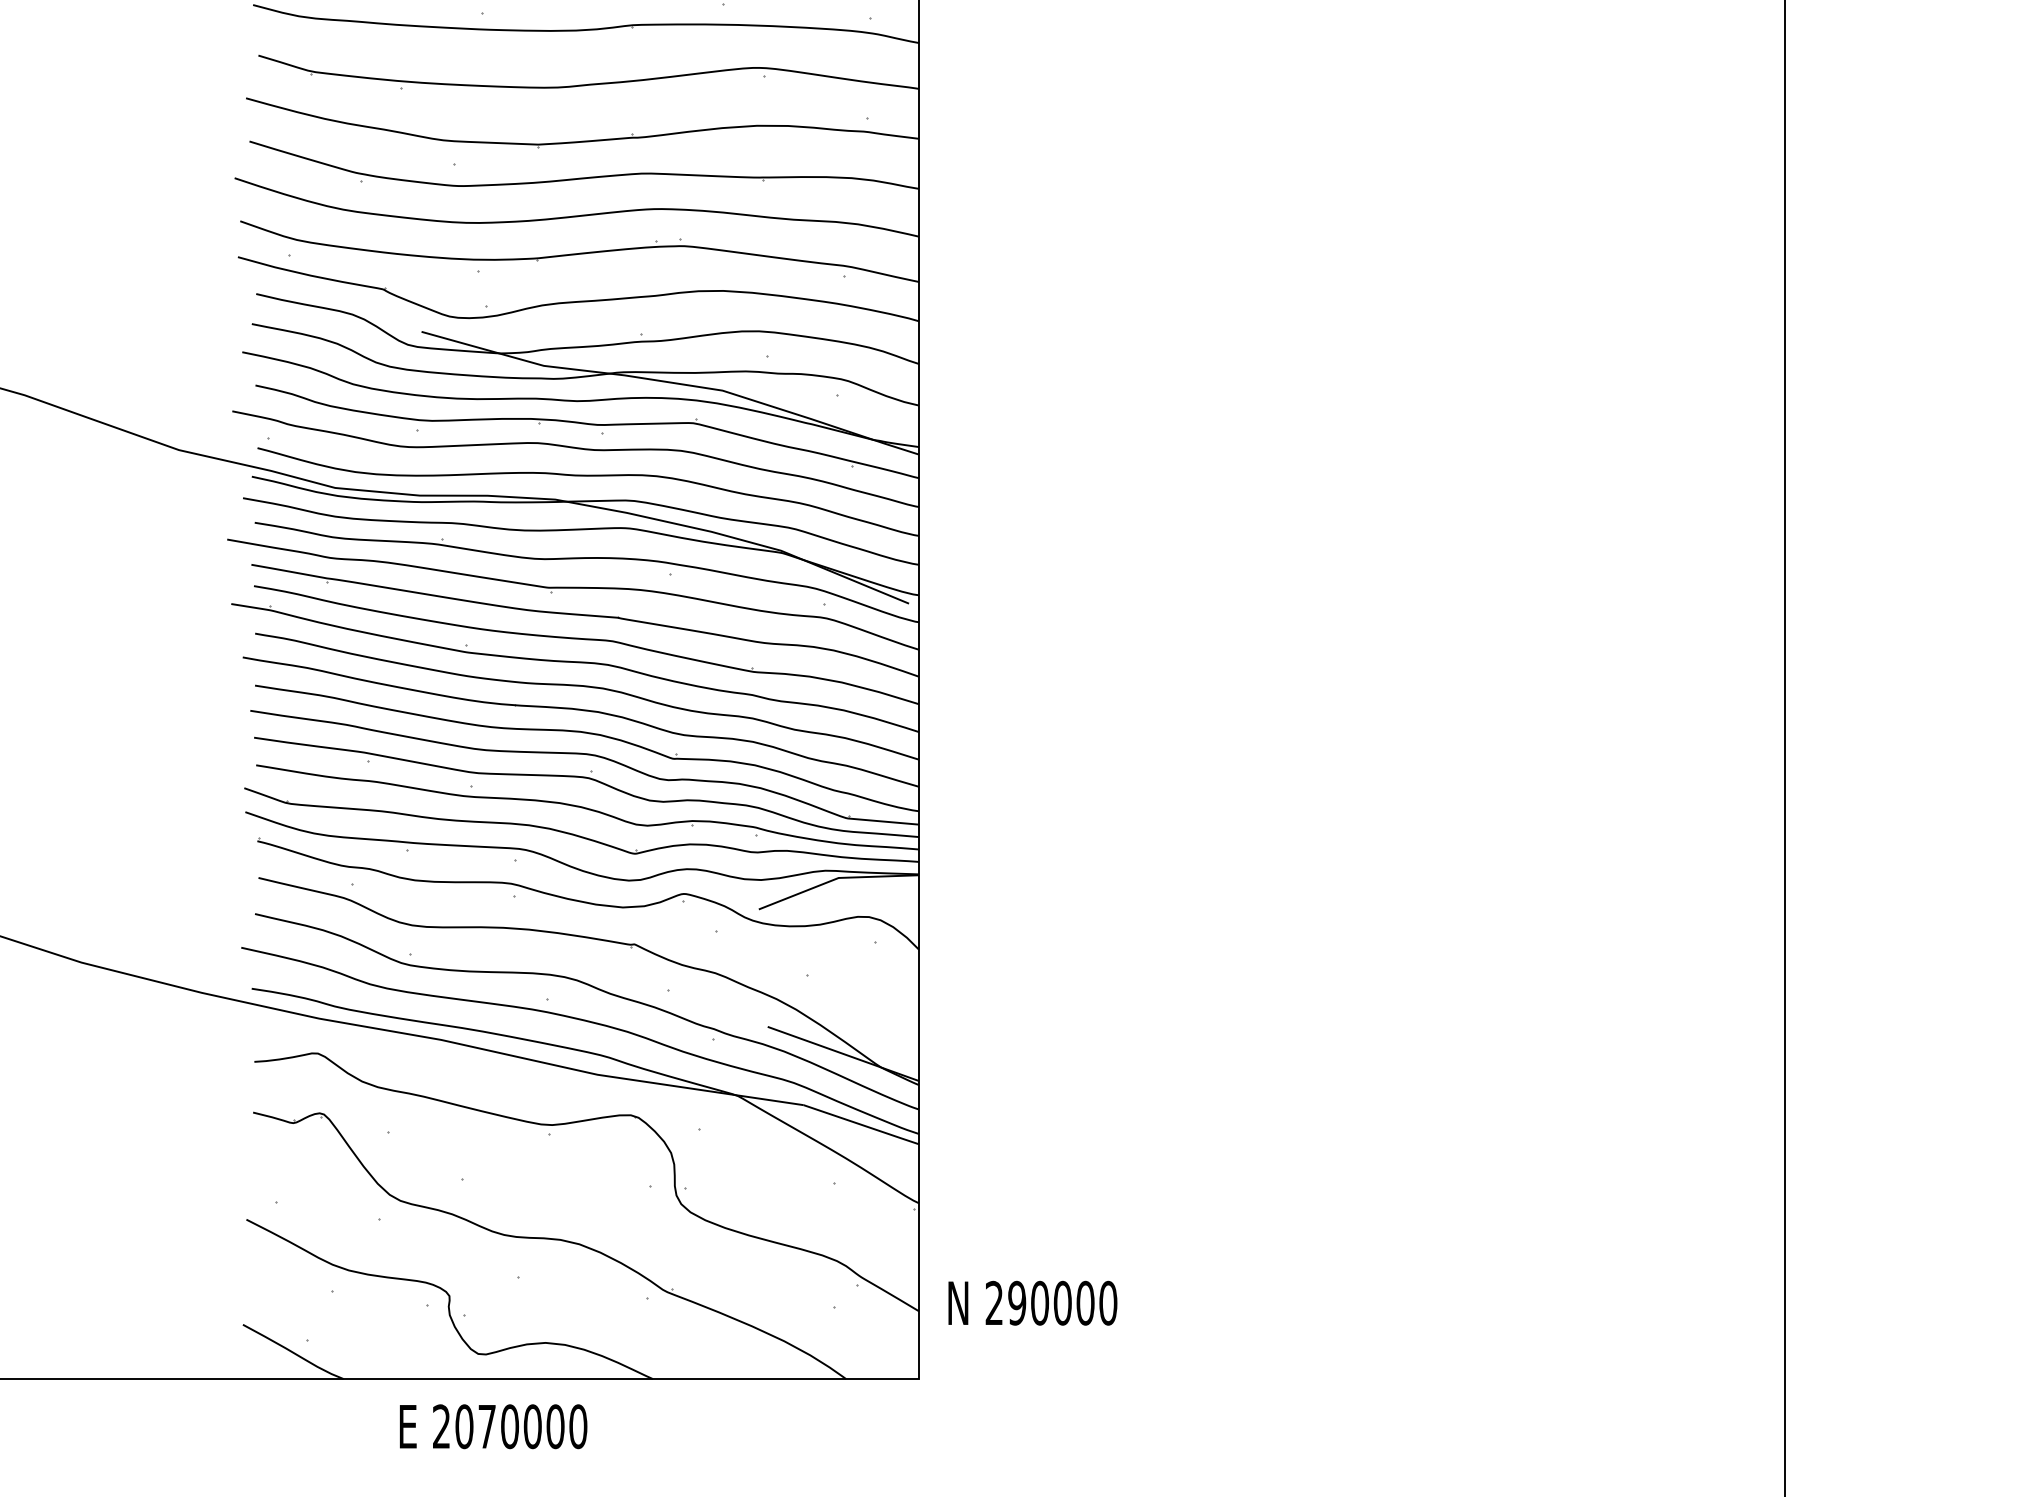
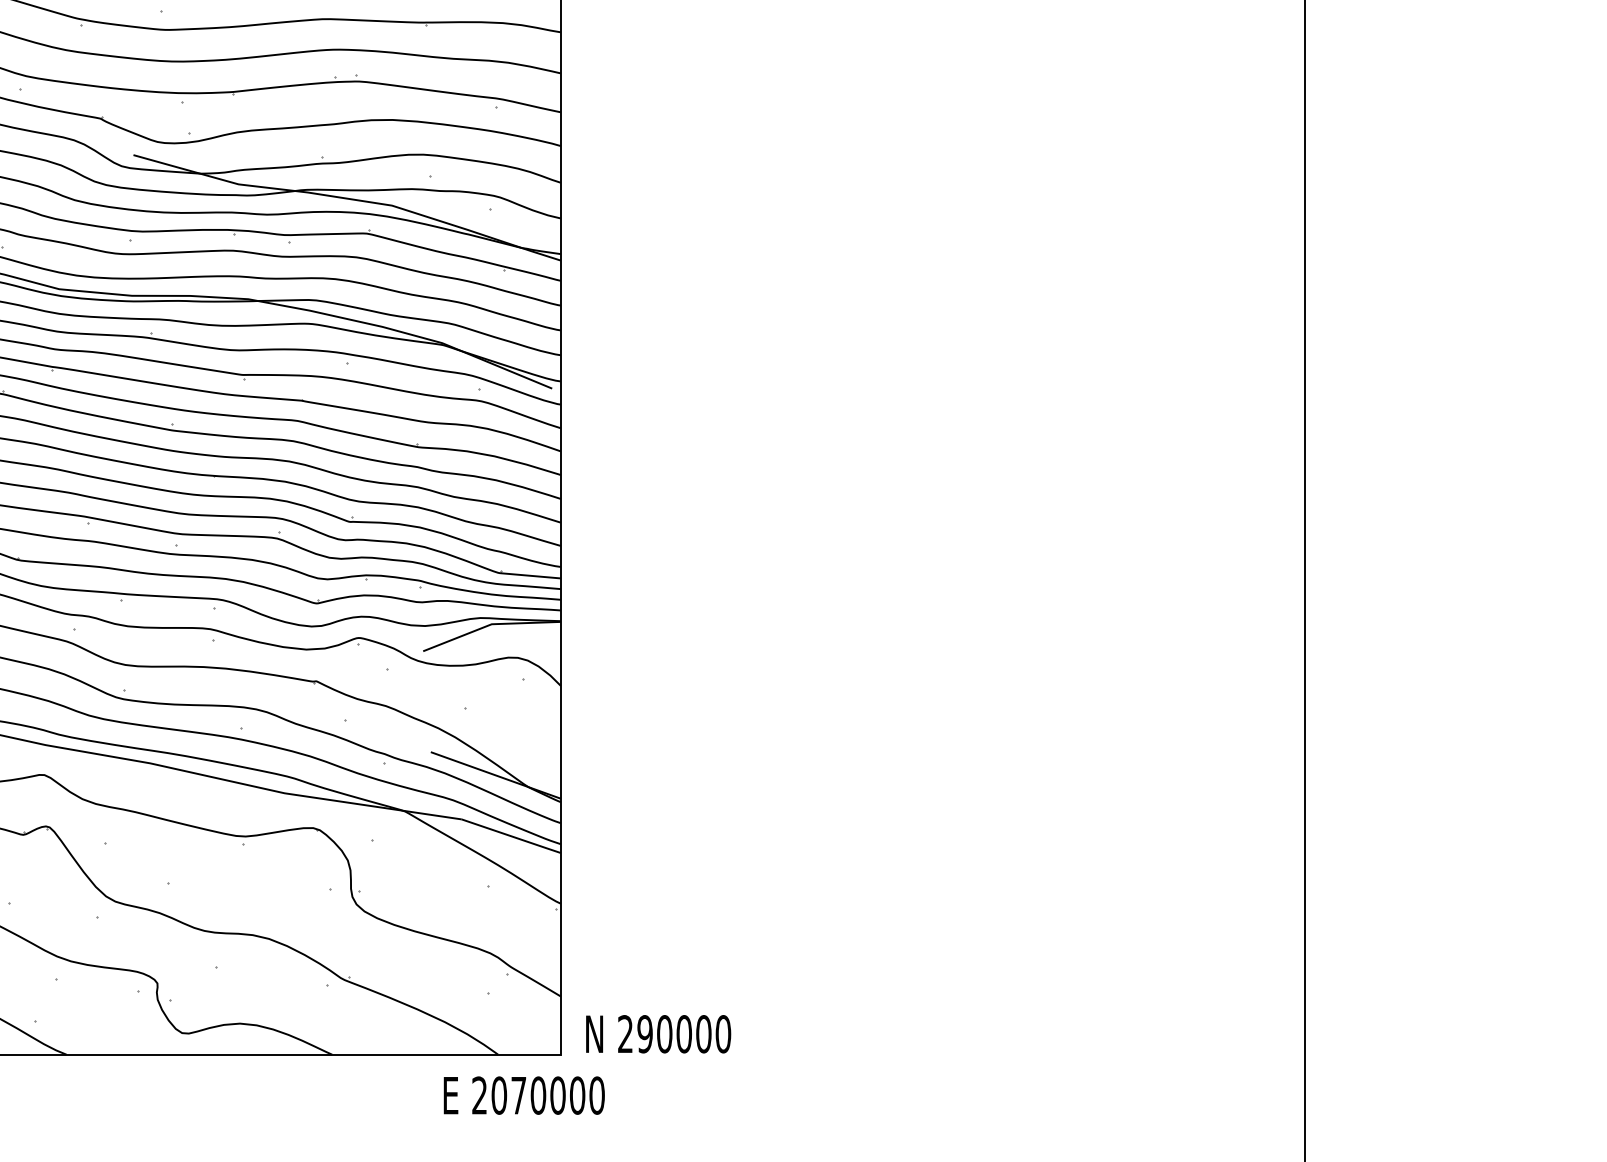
text: (1032, 1302) -> (658, 1033), moved
text: (493, 1426) -> (524, 1095), moved

